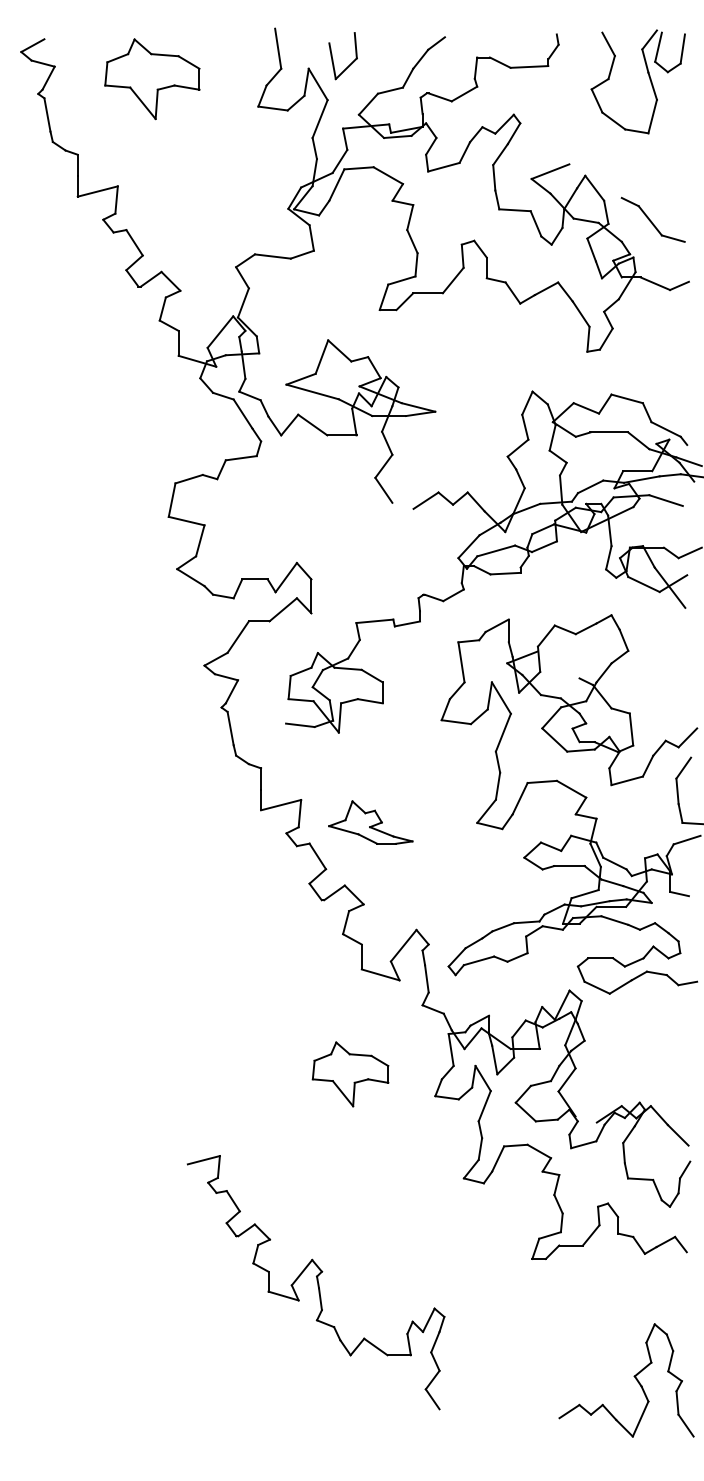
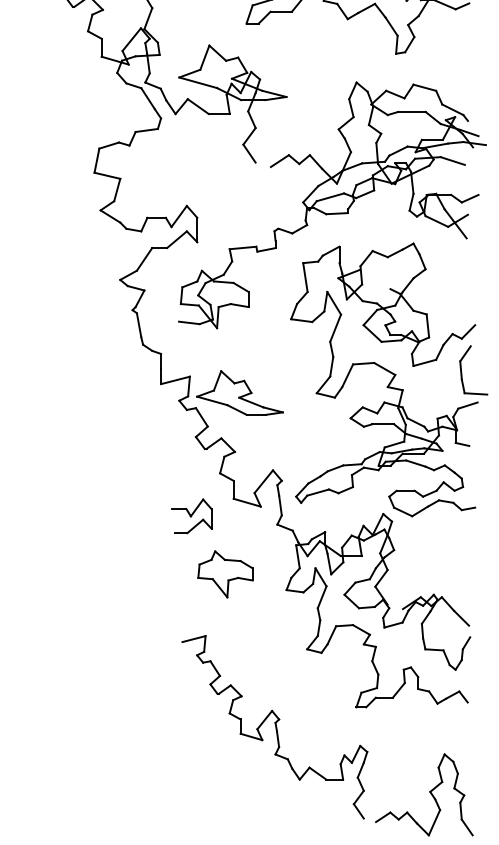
part: (370, 822) -> (239, 392), size x1.43
part: (303, 993) -> (191, 516), added
part: (316, 1282) -> (275, 727), moved

